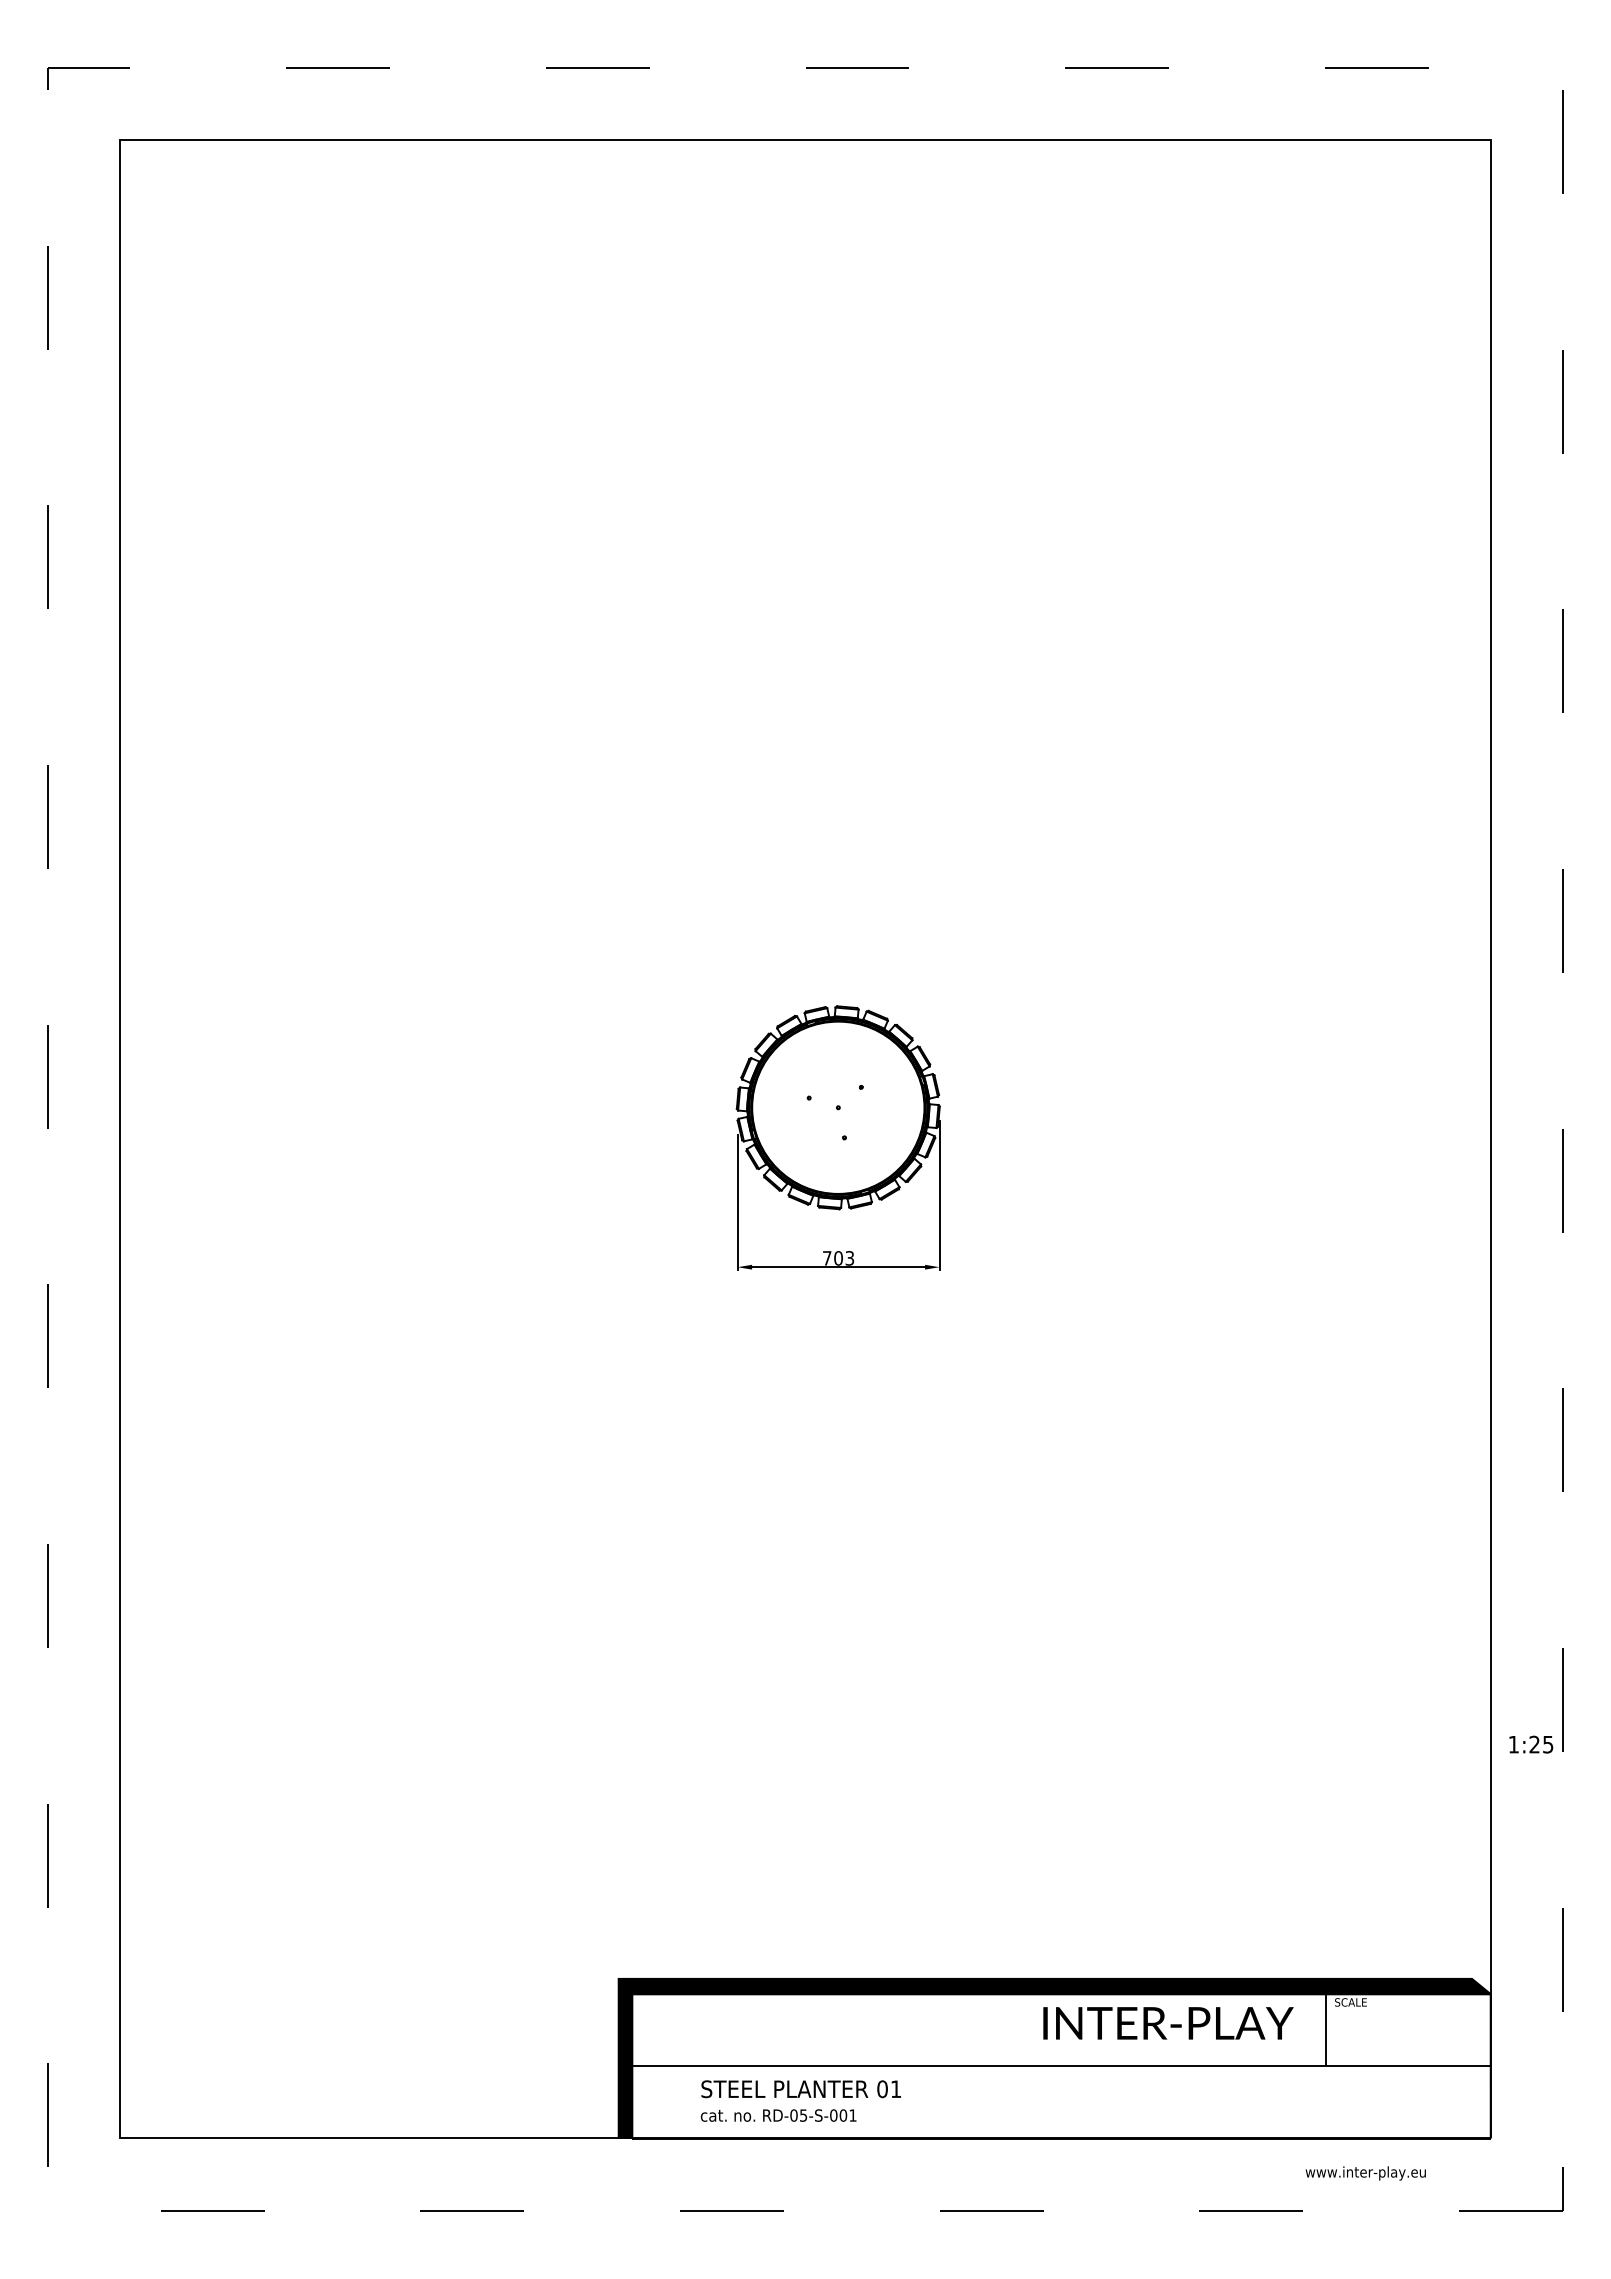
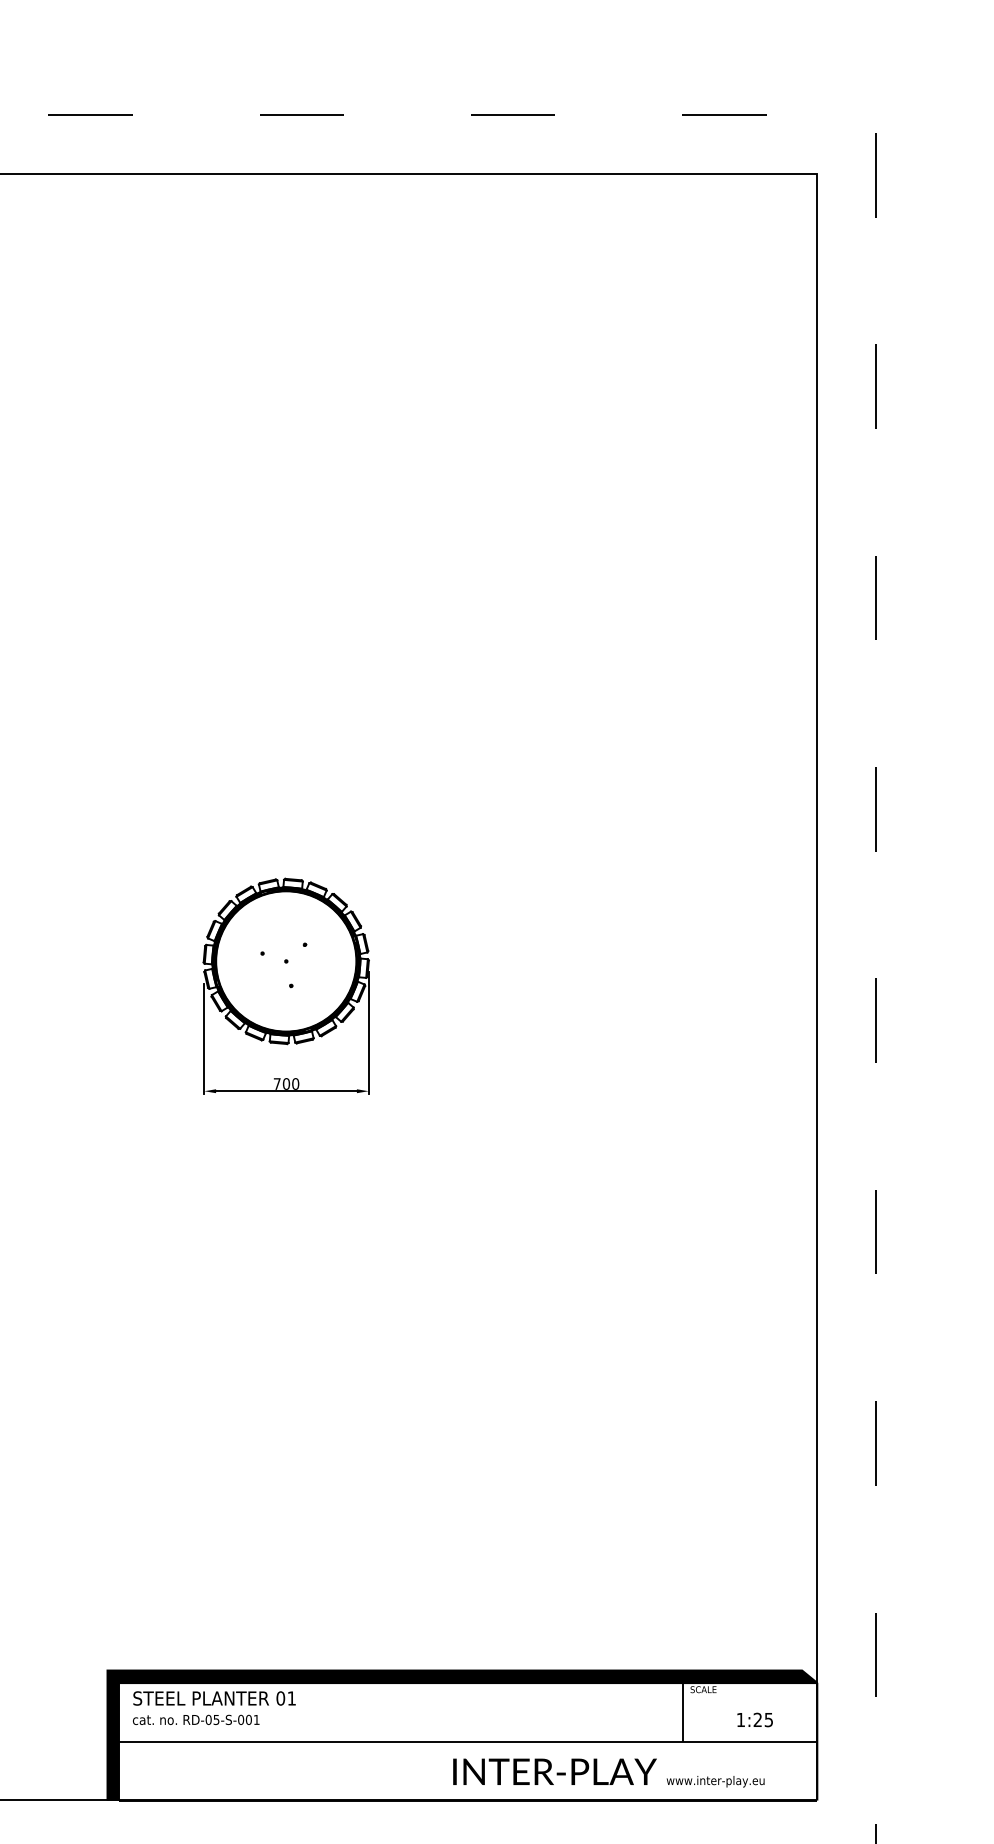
text: (849, 1258) -> (295, 1084), 703 -> 700
text: (1531, 1744) -> (755, 1719), moved
text: (1168, 2023) -> (555, 1771), moved
text: (800, 2100) -> (213, 1707), moved
text: (1365, 2173) -> (715, 1781), moved

